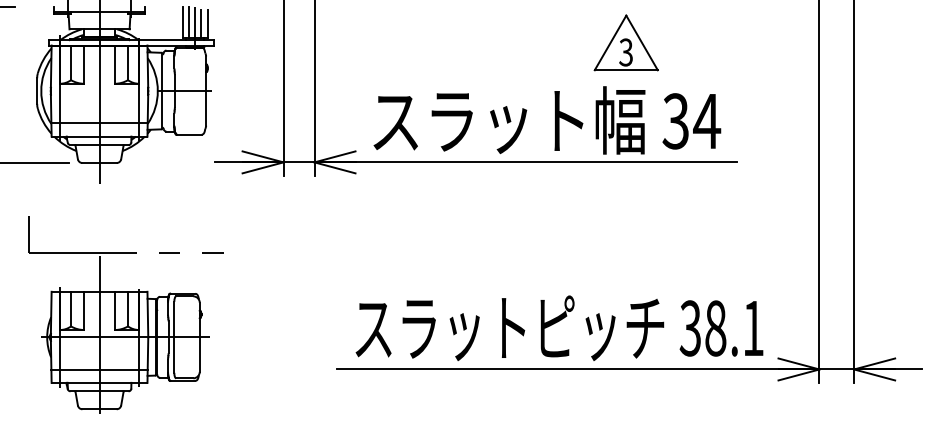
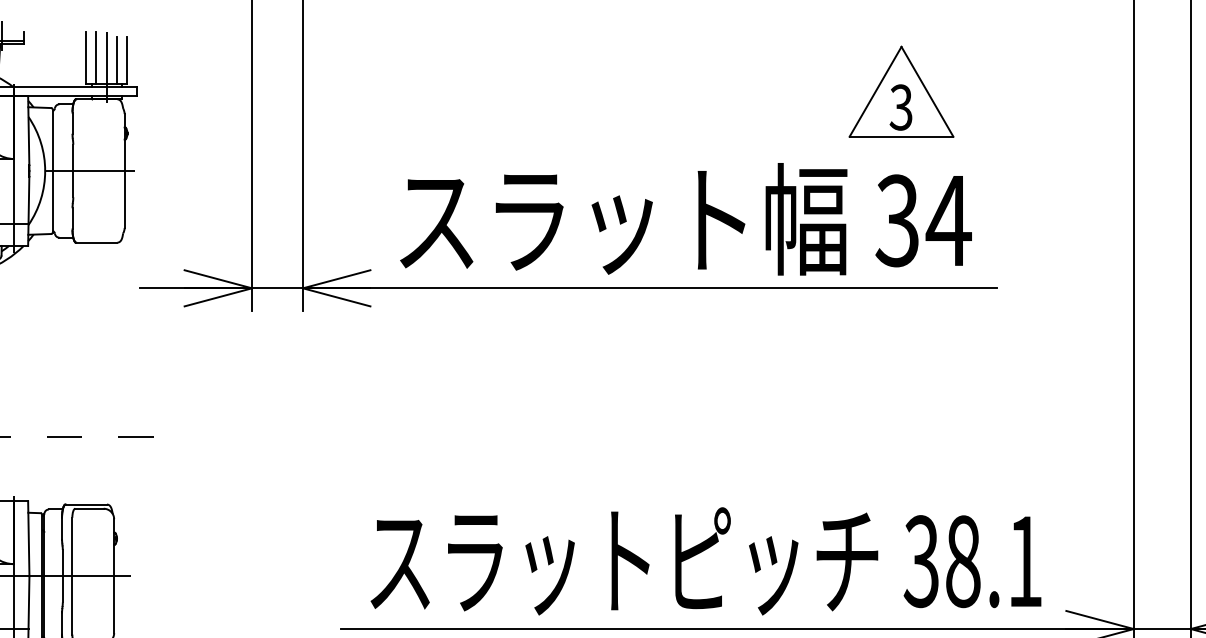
part: (625, 42) -> (900, 91), moved

